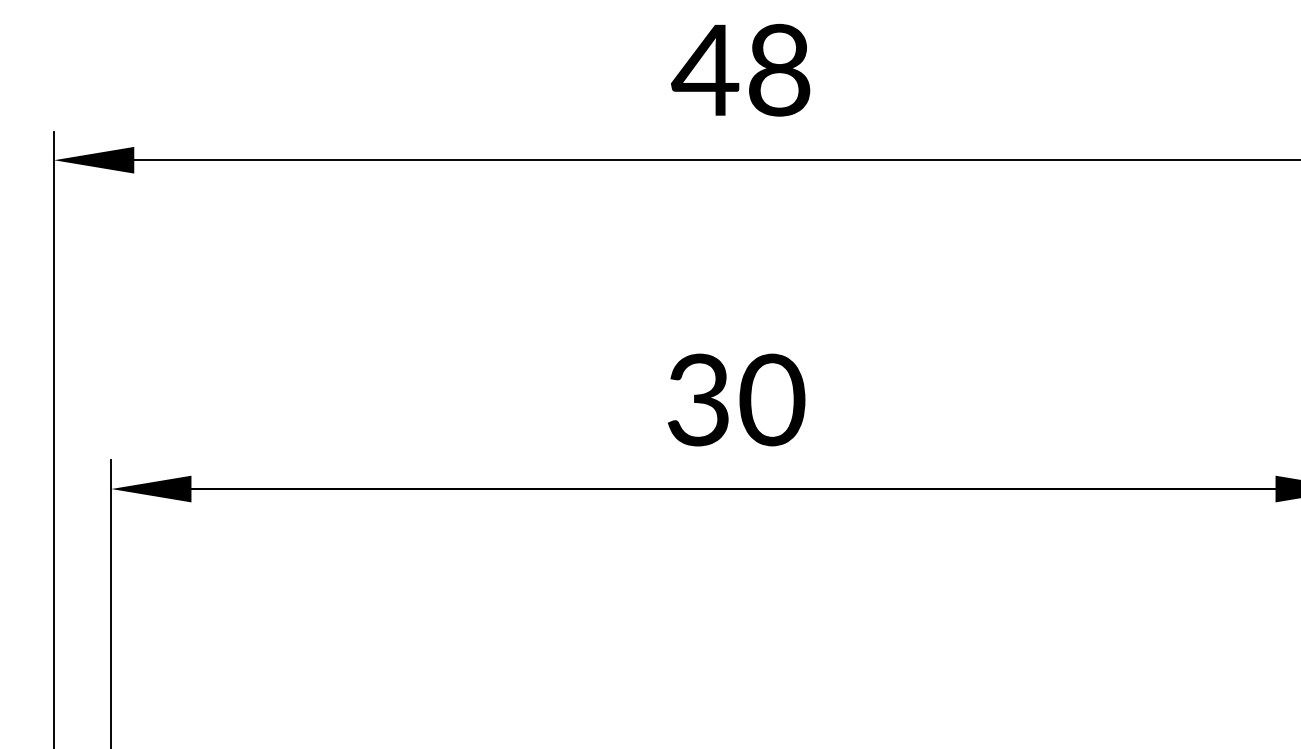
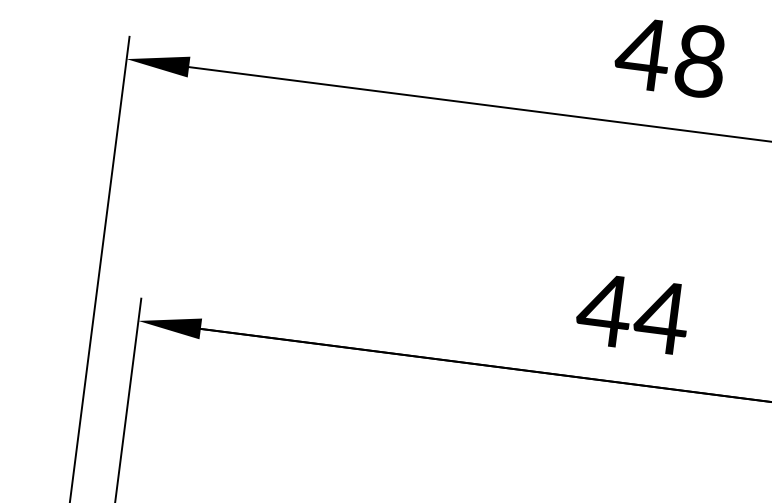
text: (734, 399) -> (632, 313), 30 -> 44

